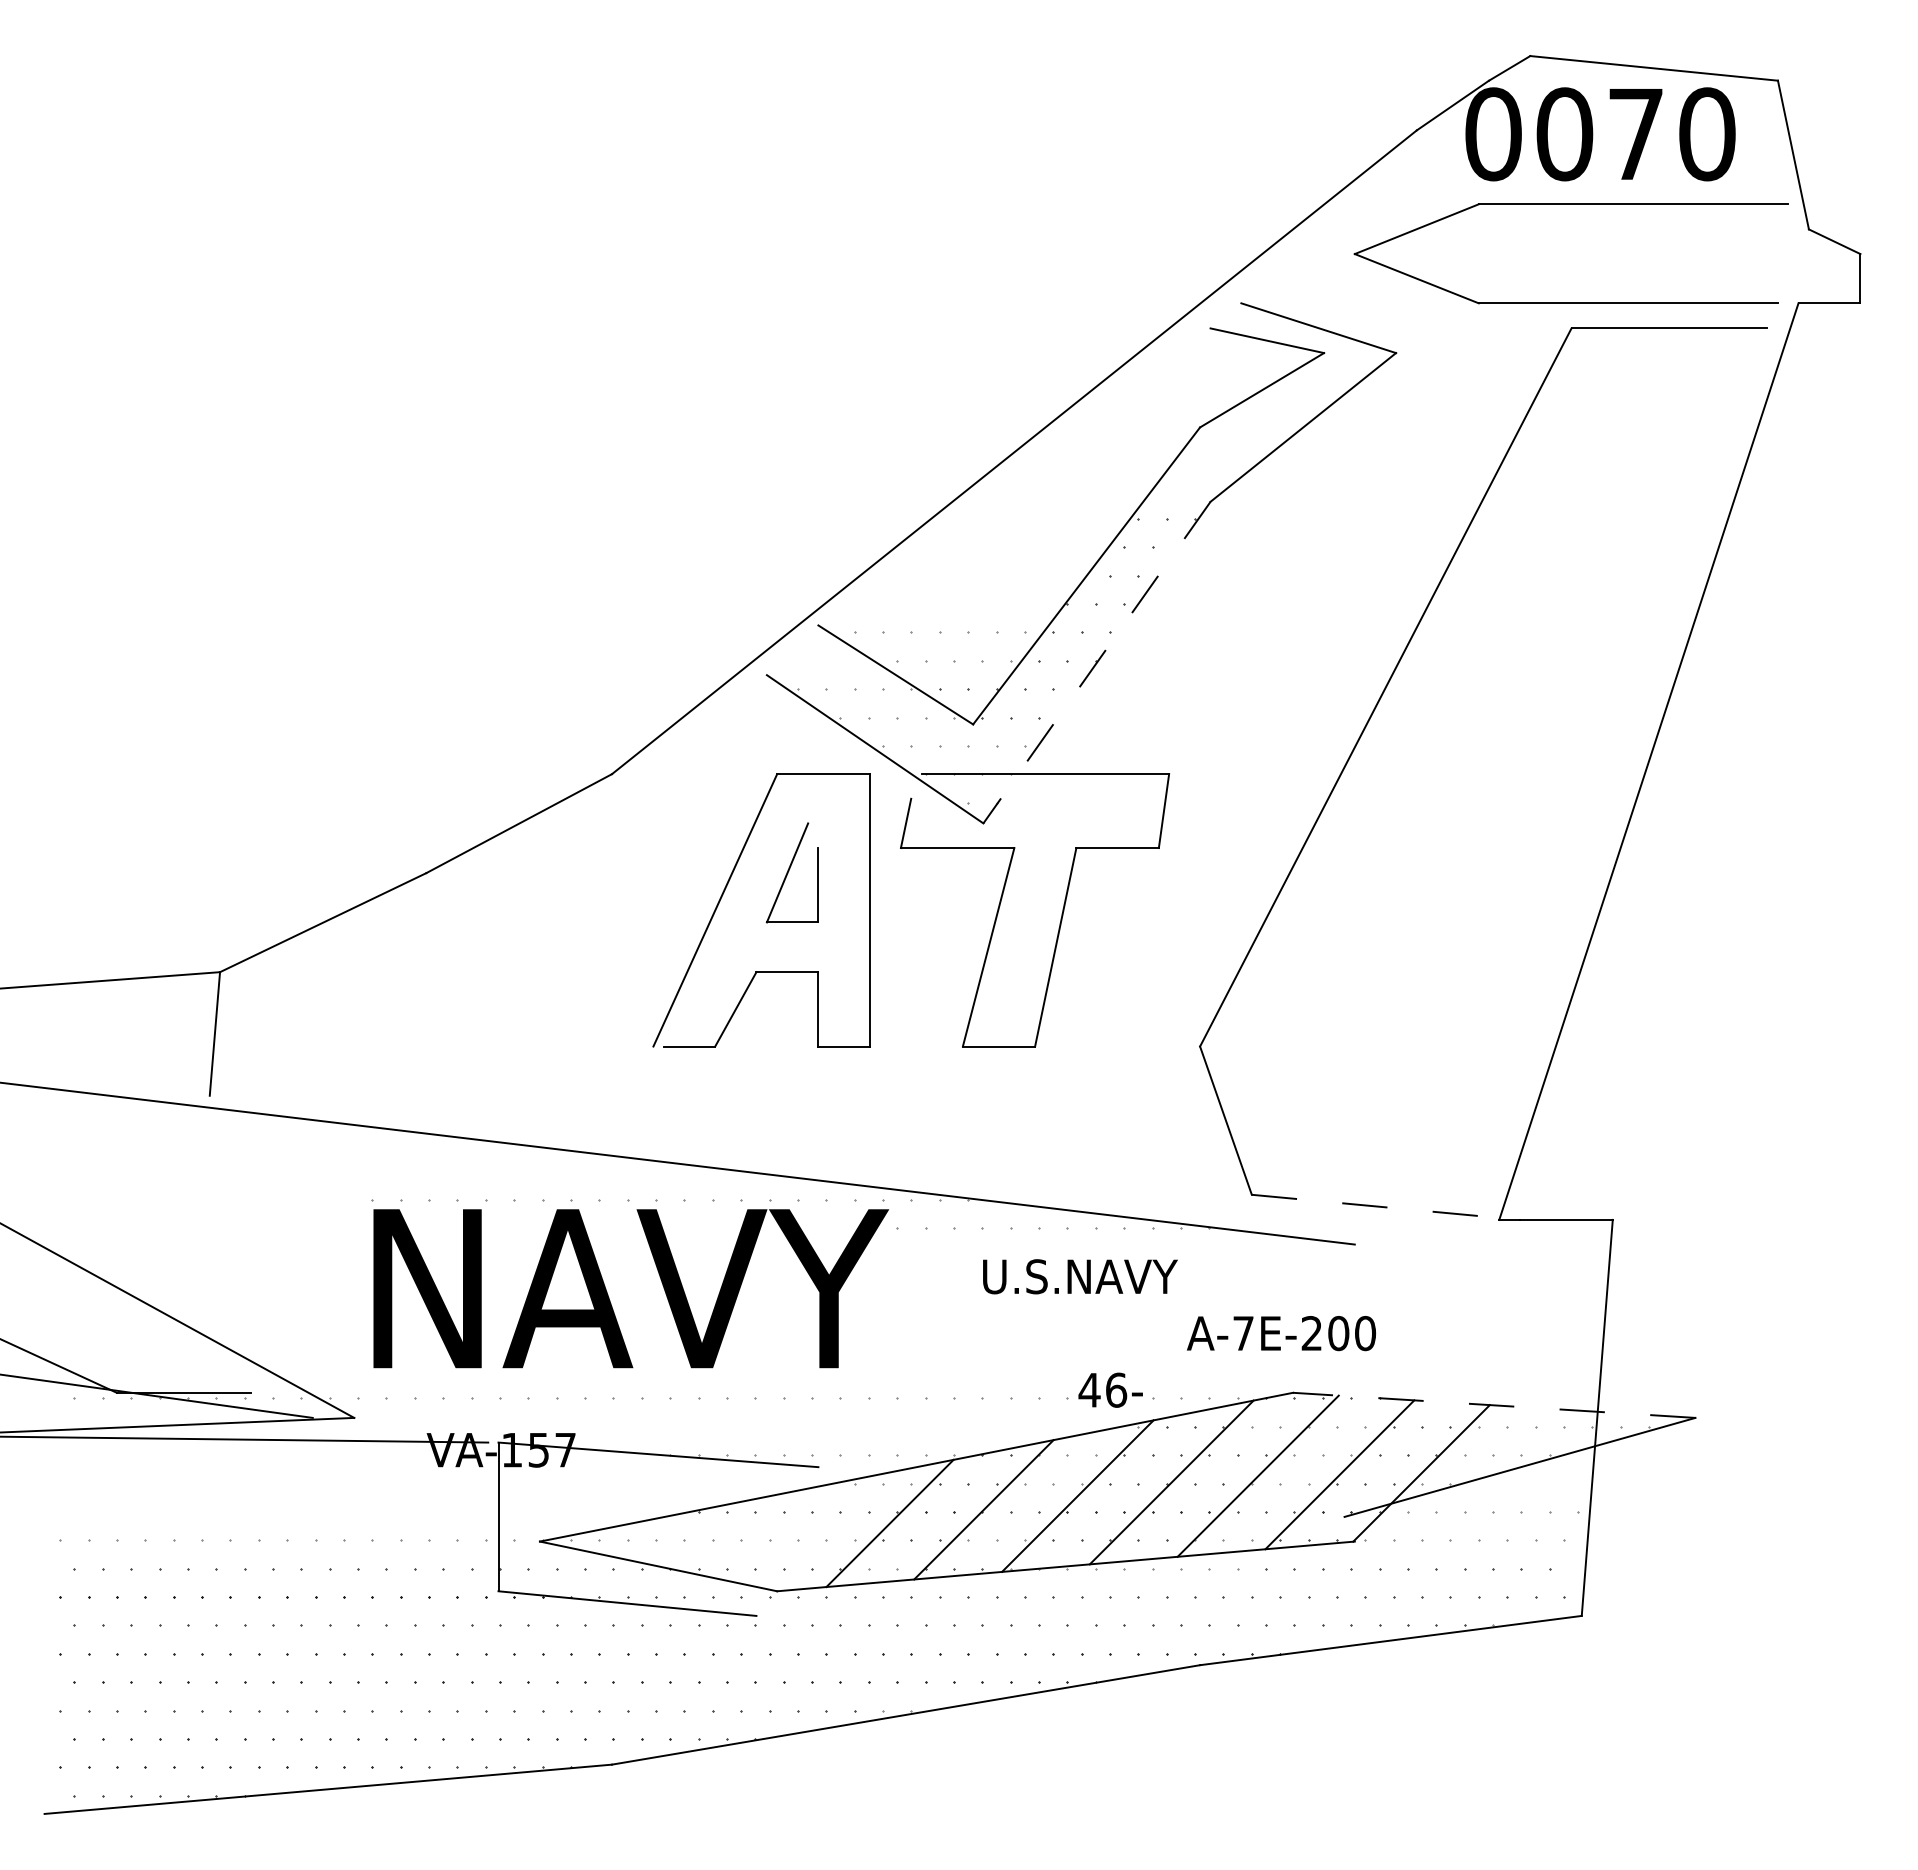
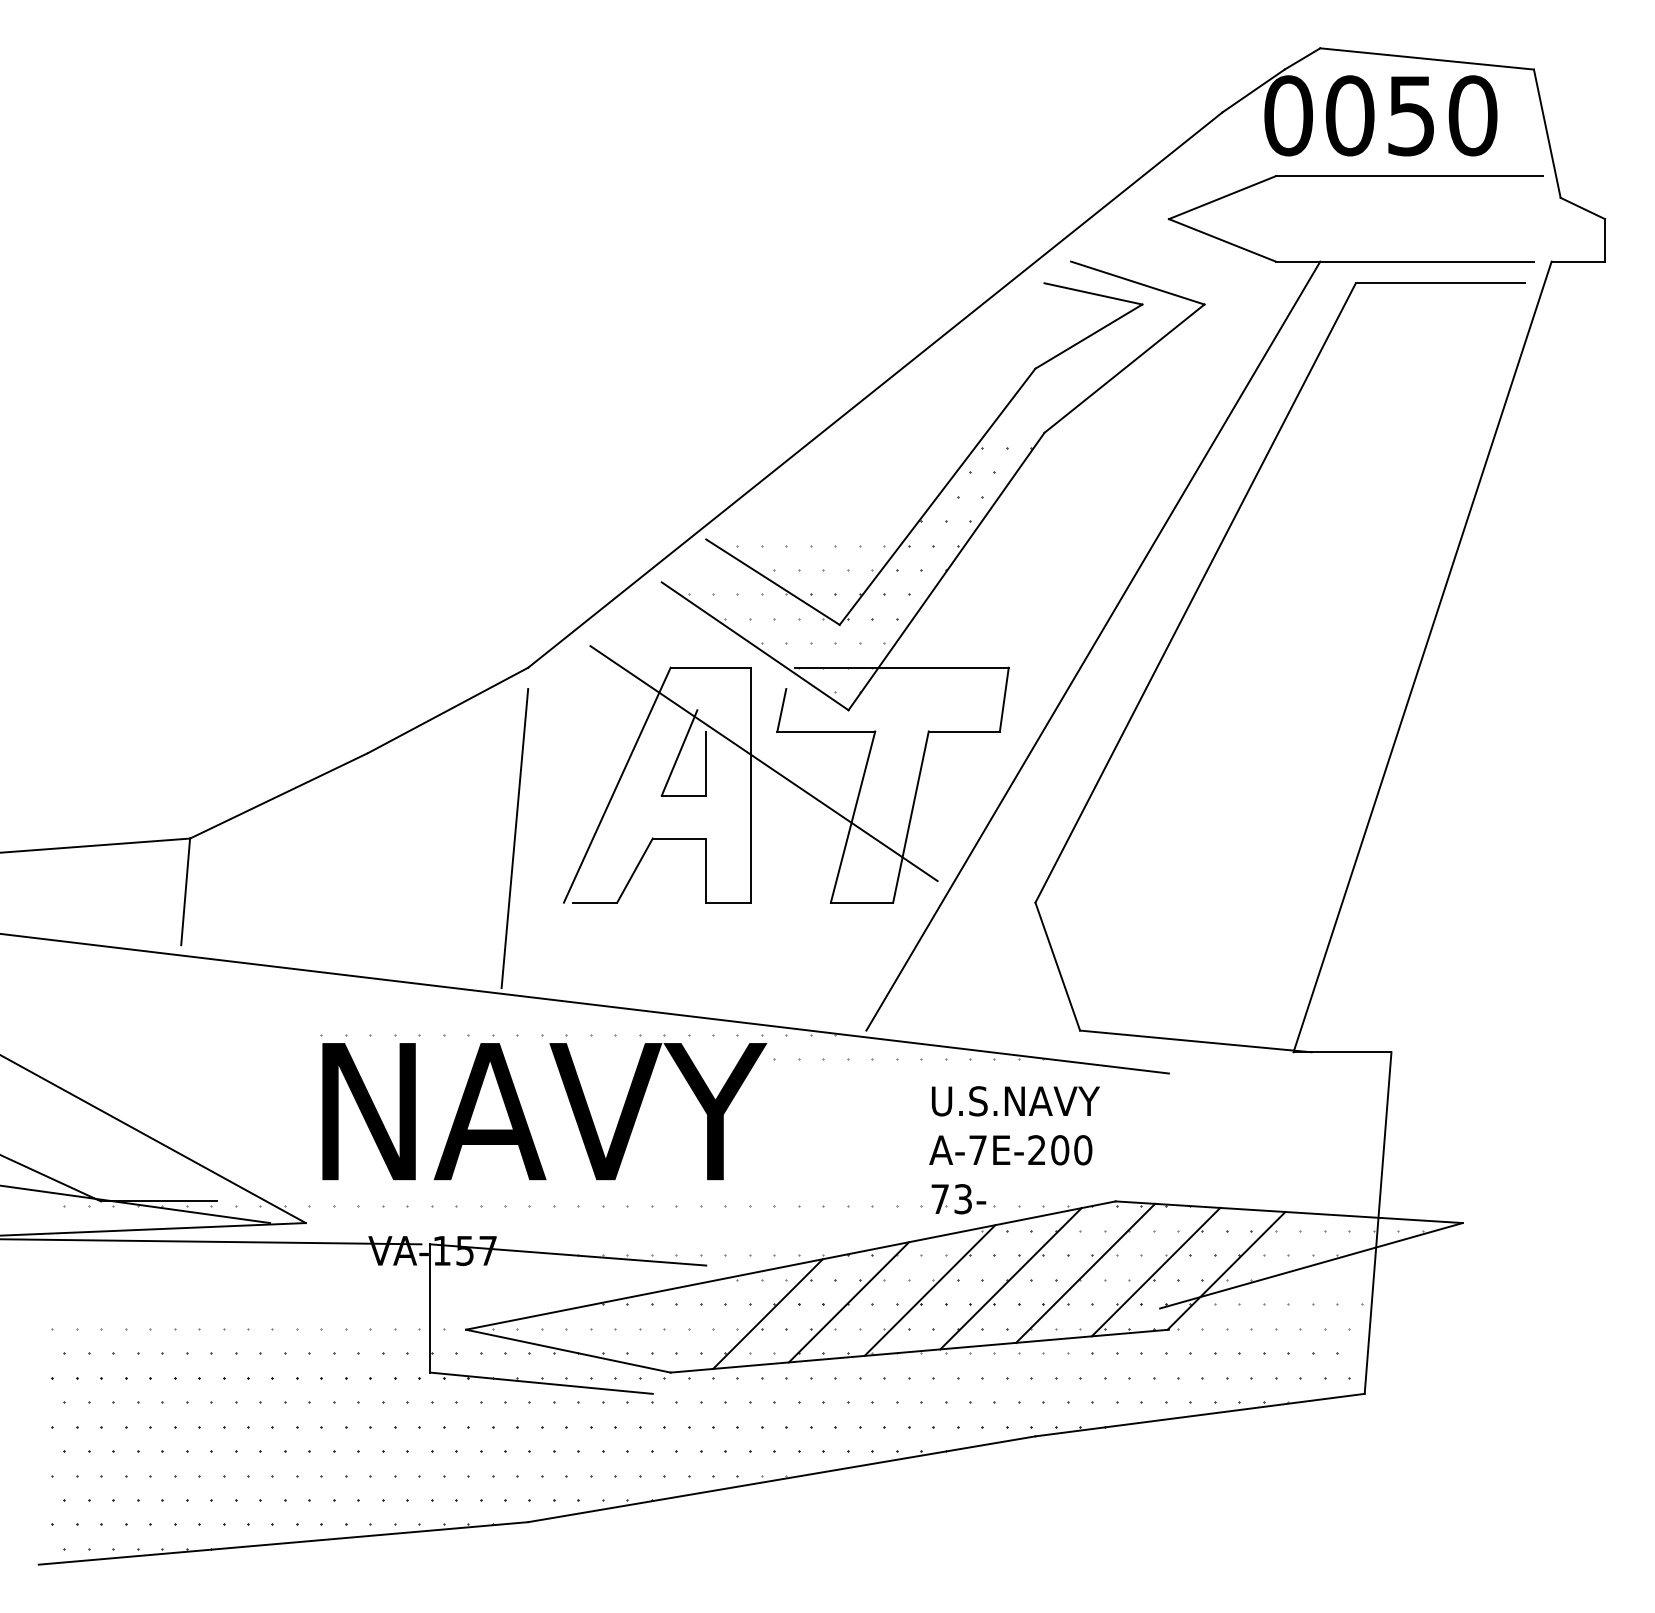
text: (1635, 135) -> (1411, 116), 0070 -> 0050
line: (1097, 662) -> (946, 571), dashed -> solid
line: (1267, 748) -> (1093, 645), added
line: (885, 885) -> (764, 763), added
line: (596, 971) -> (514, 837), added
line: (1385, 1207) -> (1195, 1041), dashed -> solid
text: (1080, 1276) -> (1015, 1101), moved
text: (1281, 1333) -> (1010, 1150), moved
text: (1102, 1389) -> (951, 1198), 46- -> 73-
line: (1494, 1405) -> (1289, 1212), dashed -> solid

